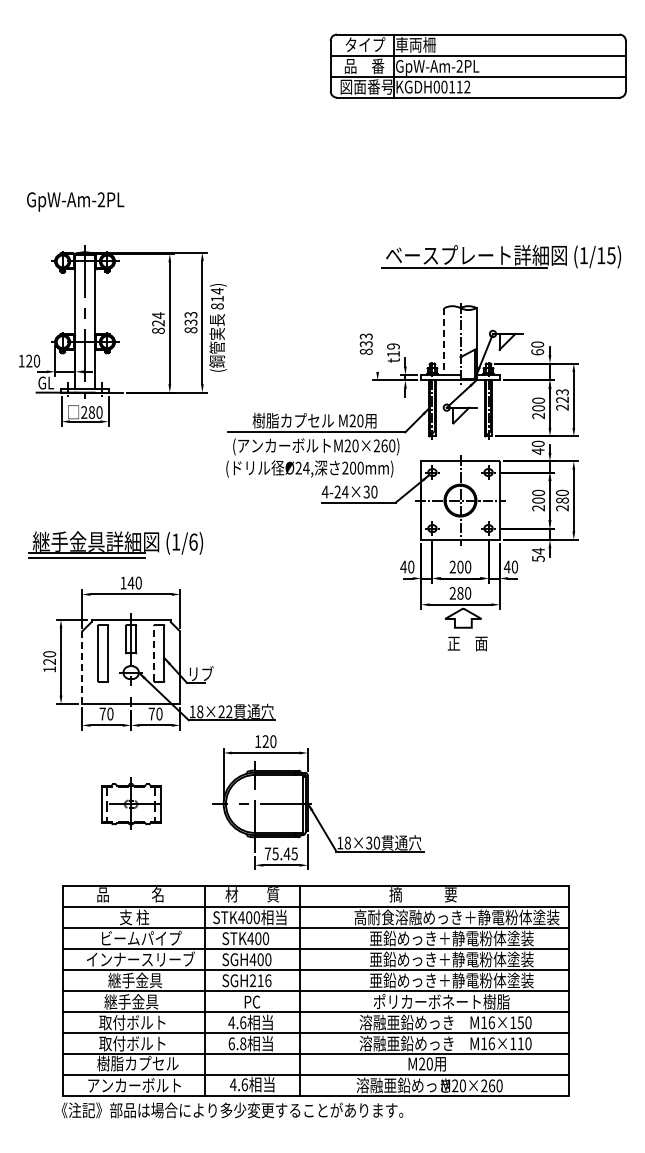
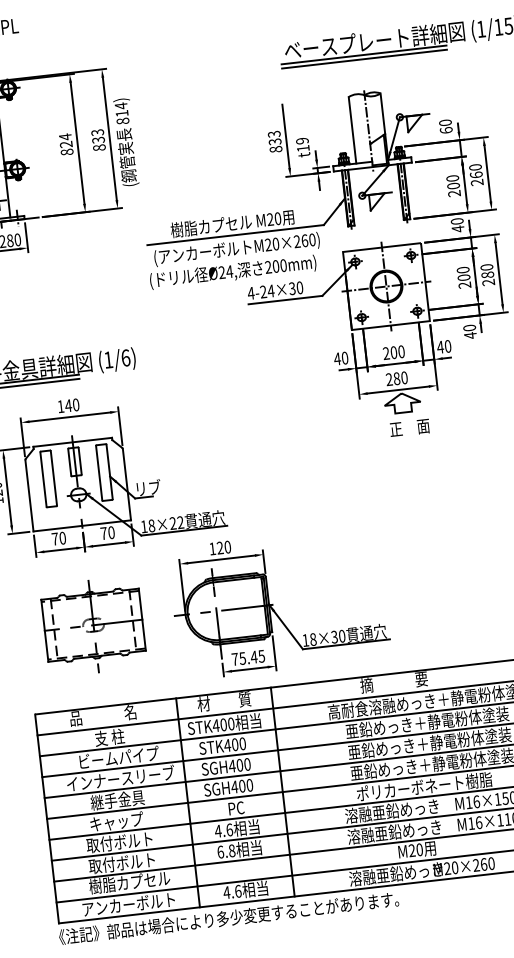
line: (464, 272) -> (364, 59), added
line: (377, 339) -> (285, 135), added
line: (444, 342) -> (352, 131), dashed -> solid
text: (562, 396) -> (476, 171), 223 -> 260
text: (538, 554) -> (470, 331), 54 -> 40
line: (153, 653) -> (98, 473), dashed -> solid
line: (82, 668) -> (29, 496), dashed -> solid
part: (130, 804) -> (92, 625), size x1.67
text: (260, 980) -> (242, 786), SGH216 -> SGH400
text: (131, 1001) -> (116, 821), 継手金具 -> キャップ

